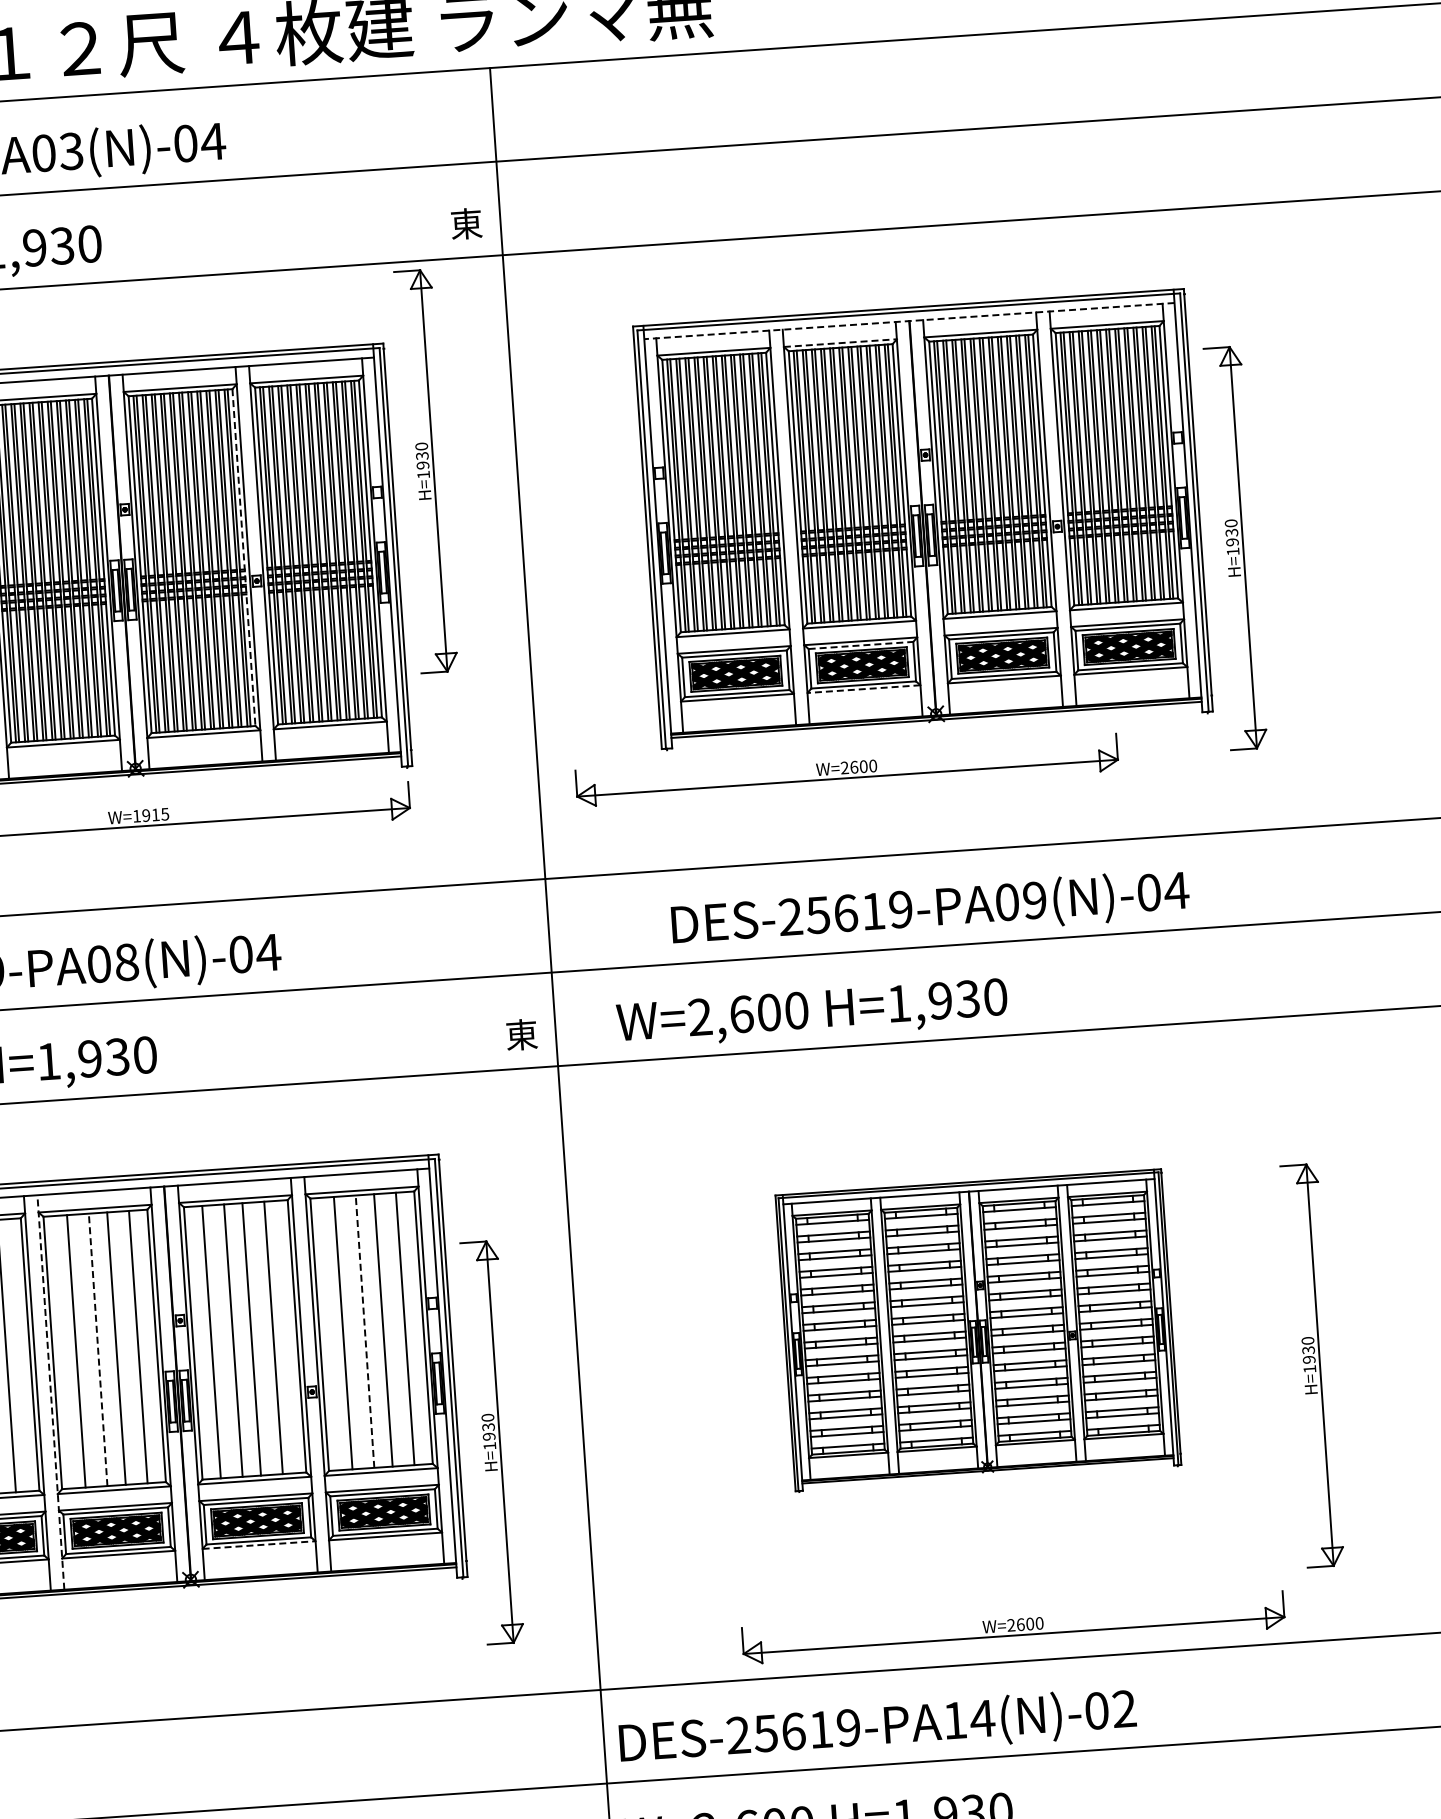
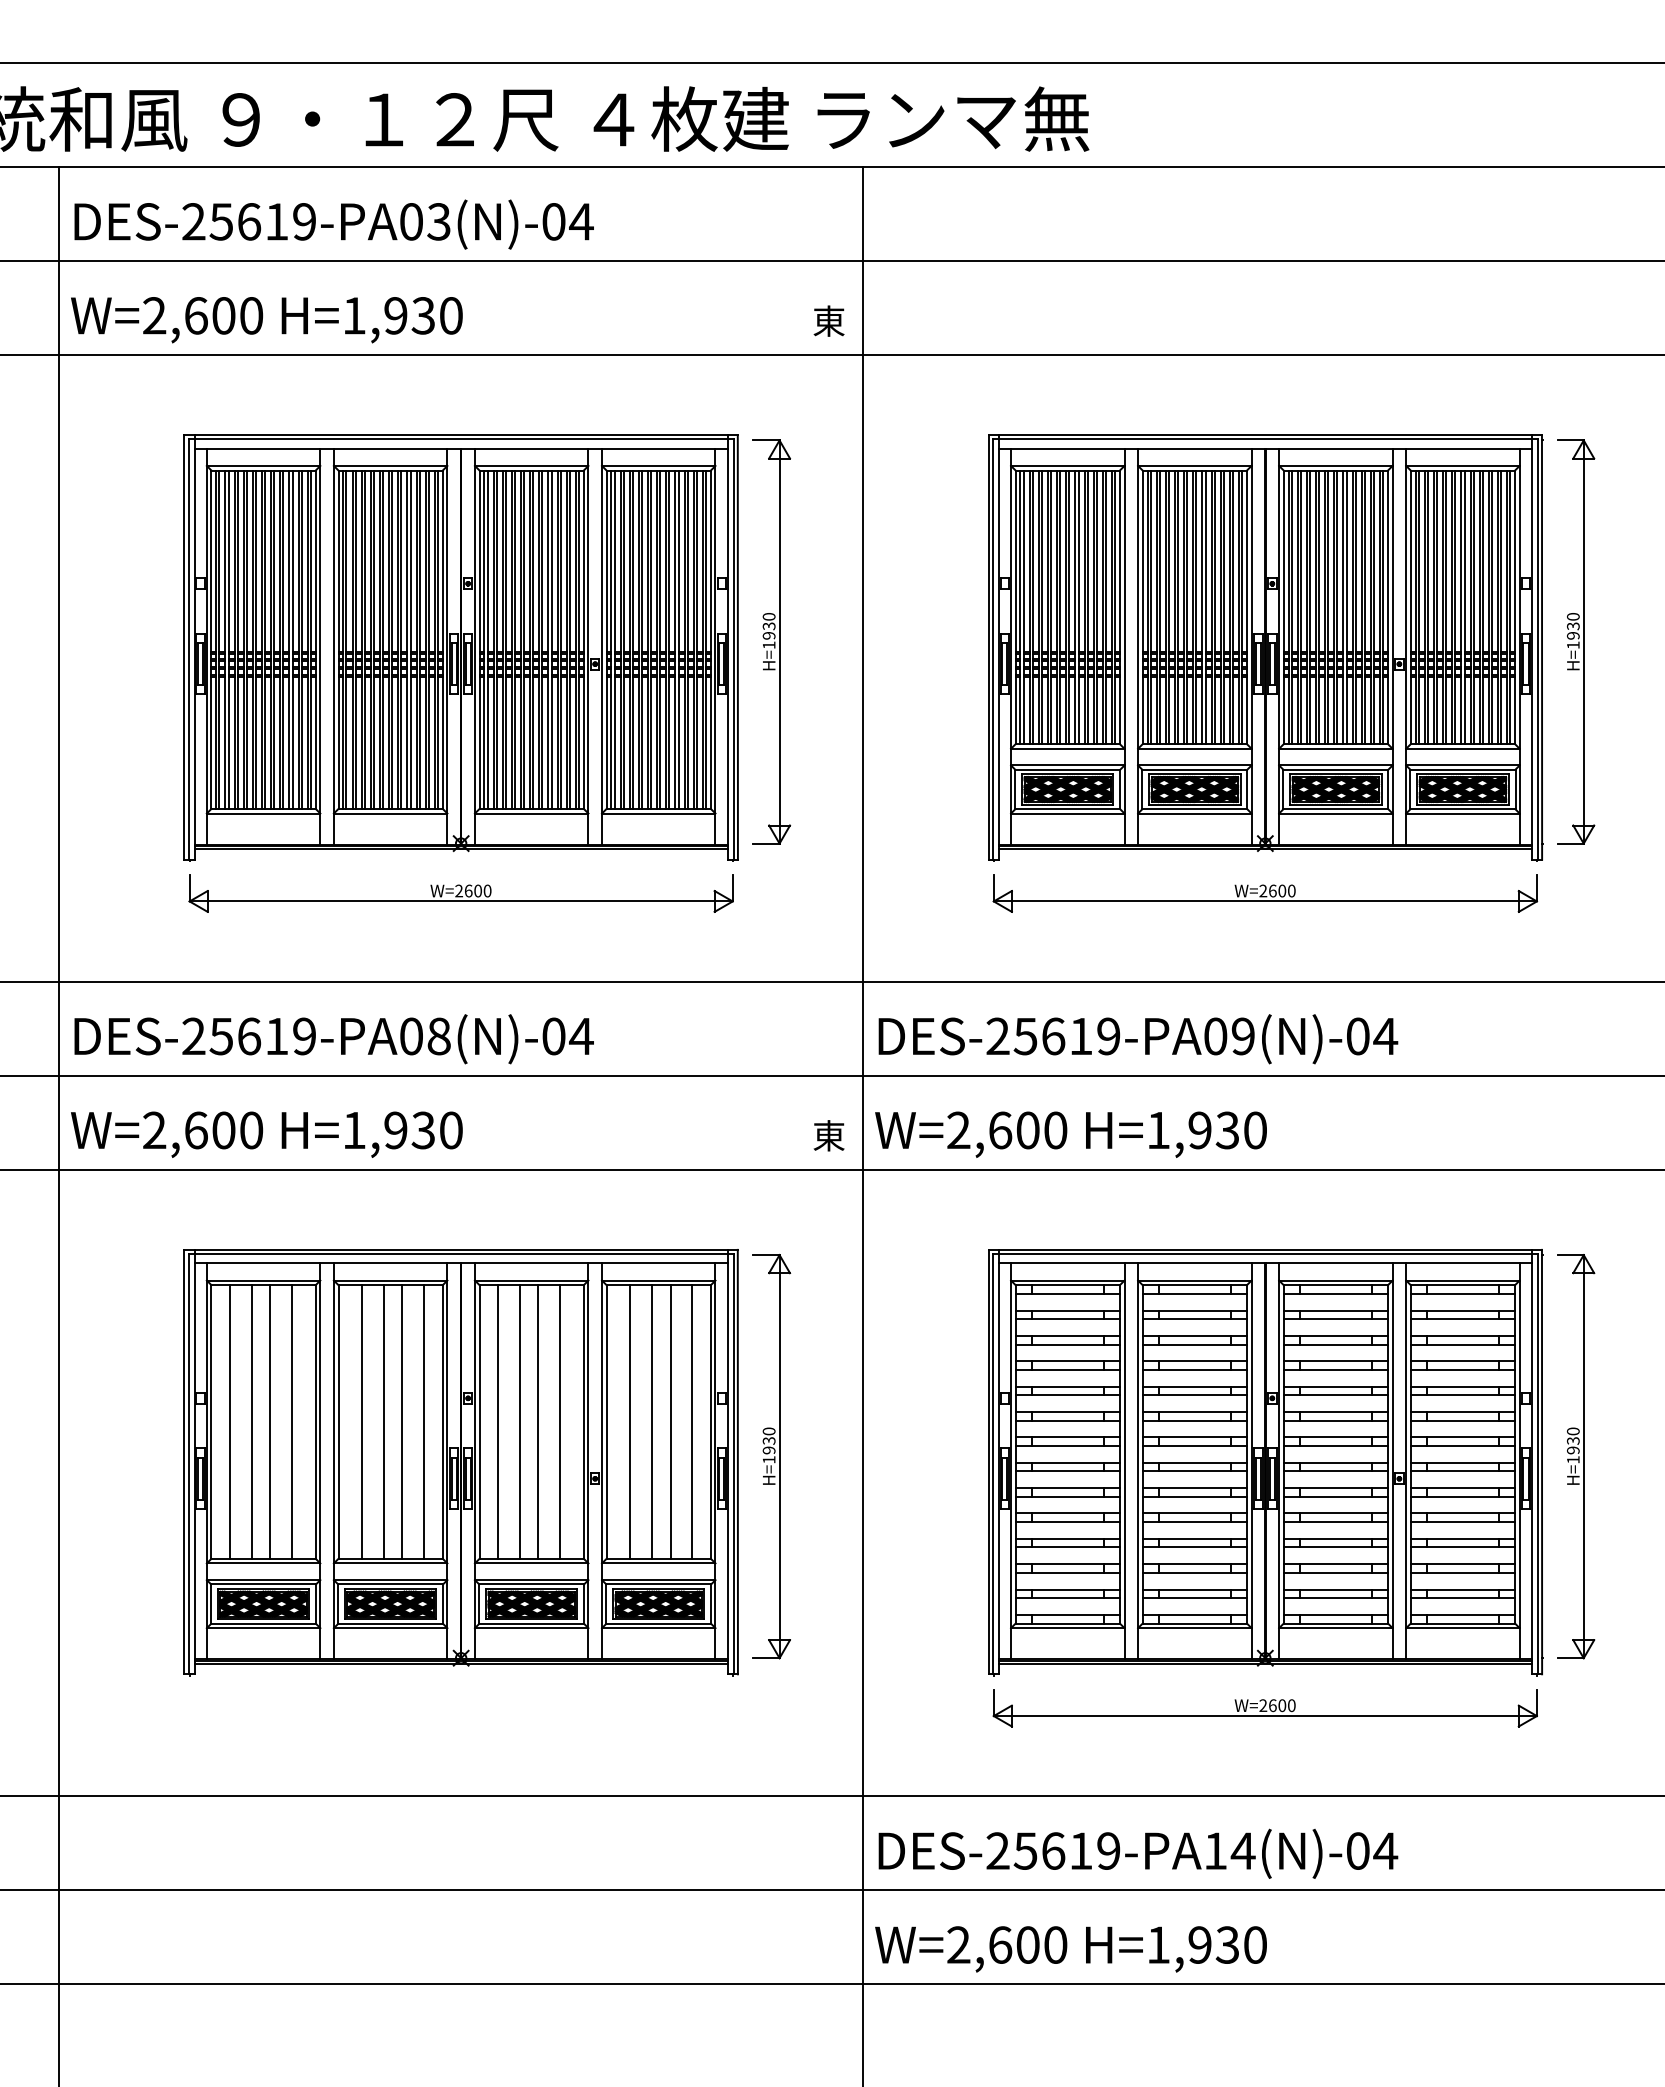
line: (908, 321) -> (1264, 448), dashed -> solid
line: (840, 342) -> (1194, 465), dashed -> solid
part: (425, 470) -> (771, 641), moved
part: (1236, 547) -> (1576, 641), moved
line: (243, 558) -> (583, 640), dashed -> solid
line: (860, 645) -> (1194, 769), dashed -> solid
line: (863, 689) -> (1194, 813), dashed -> solid
part: (846, 770) -> (1264, 893), moved
text: (151, 814) -> (473, 890), W=1915 -> W=2600
text: (930, 910) -> (1138, 1039), moved
text: (811, 1013) -> (1070, 1134), moved
part: (978, 1330) -> (1265, 1462), size x1.43
line: (365, 1331) -> (652, 1421), dashed -> solid
line: (98, 1349) -> (384, 1421), dashed -> solid
part: (1312, 1365) -> (1576, 1456), moved
line: (50, 1391) -> (333, 1460), dashed -> solid
part: (491, 1442) -> (771, 1456), moved
line: (258, 1545) -> (531, 1628), dashed -> solid
part: (1012, 1628) -> (1264, 1708), moved
text: (1124, 1708) -> (1385, 1850), DES-25619-PA14(N)-02 -> DES-25619-PA14(N)-04

